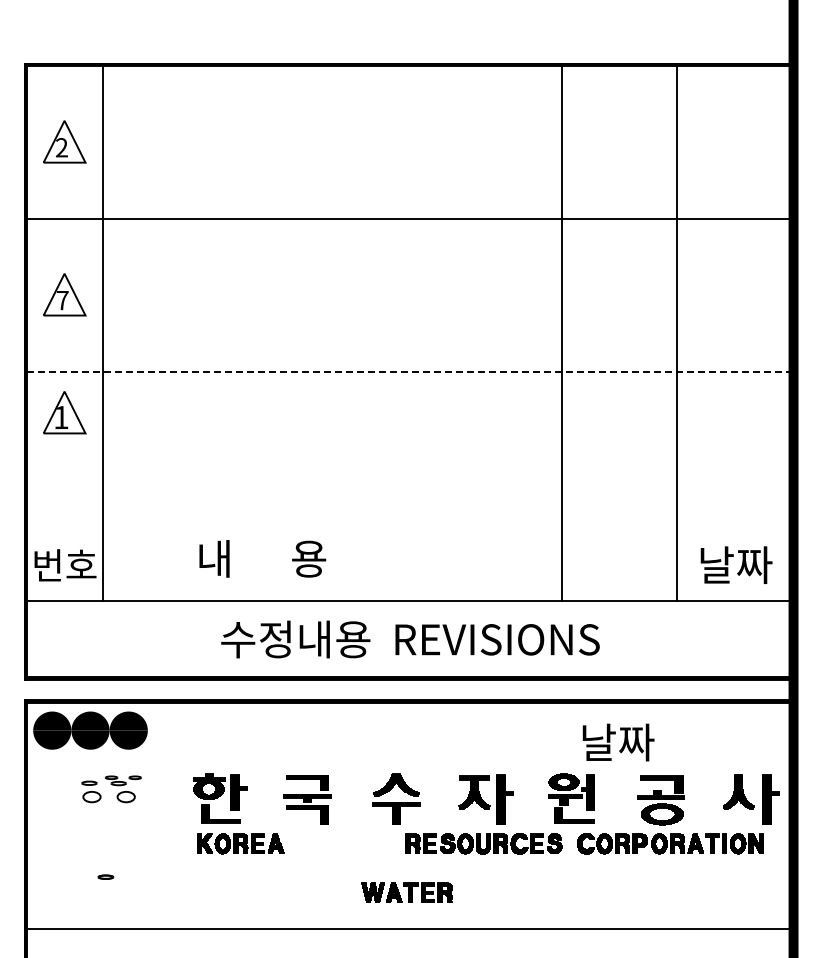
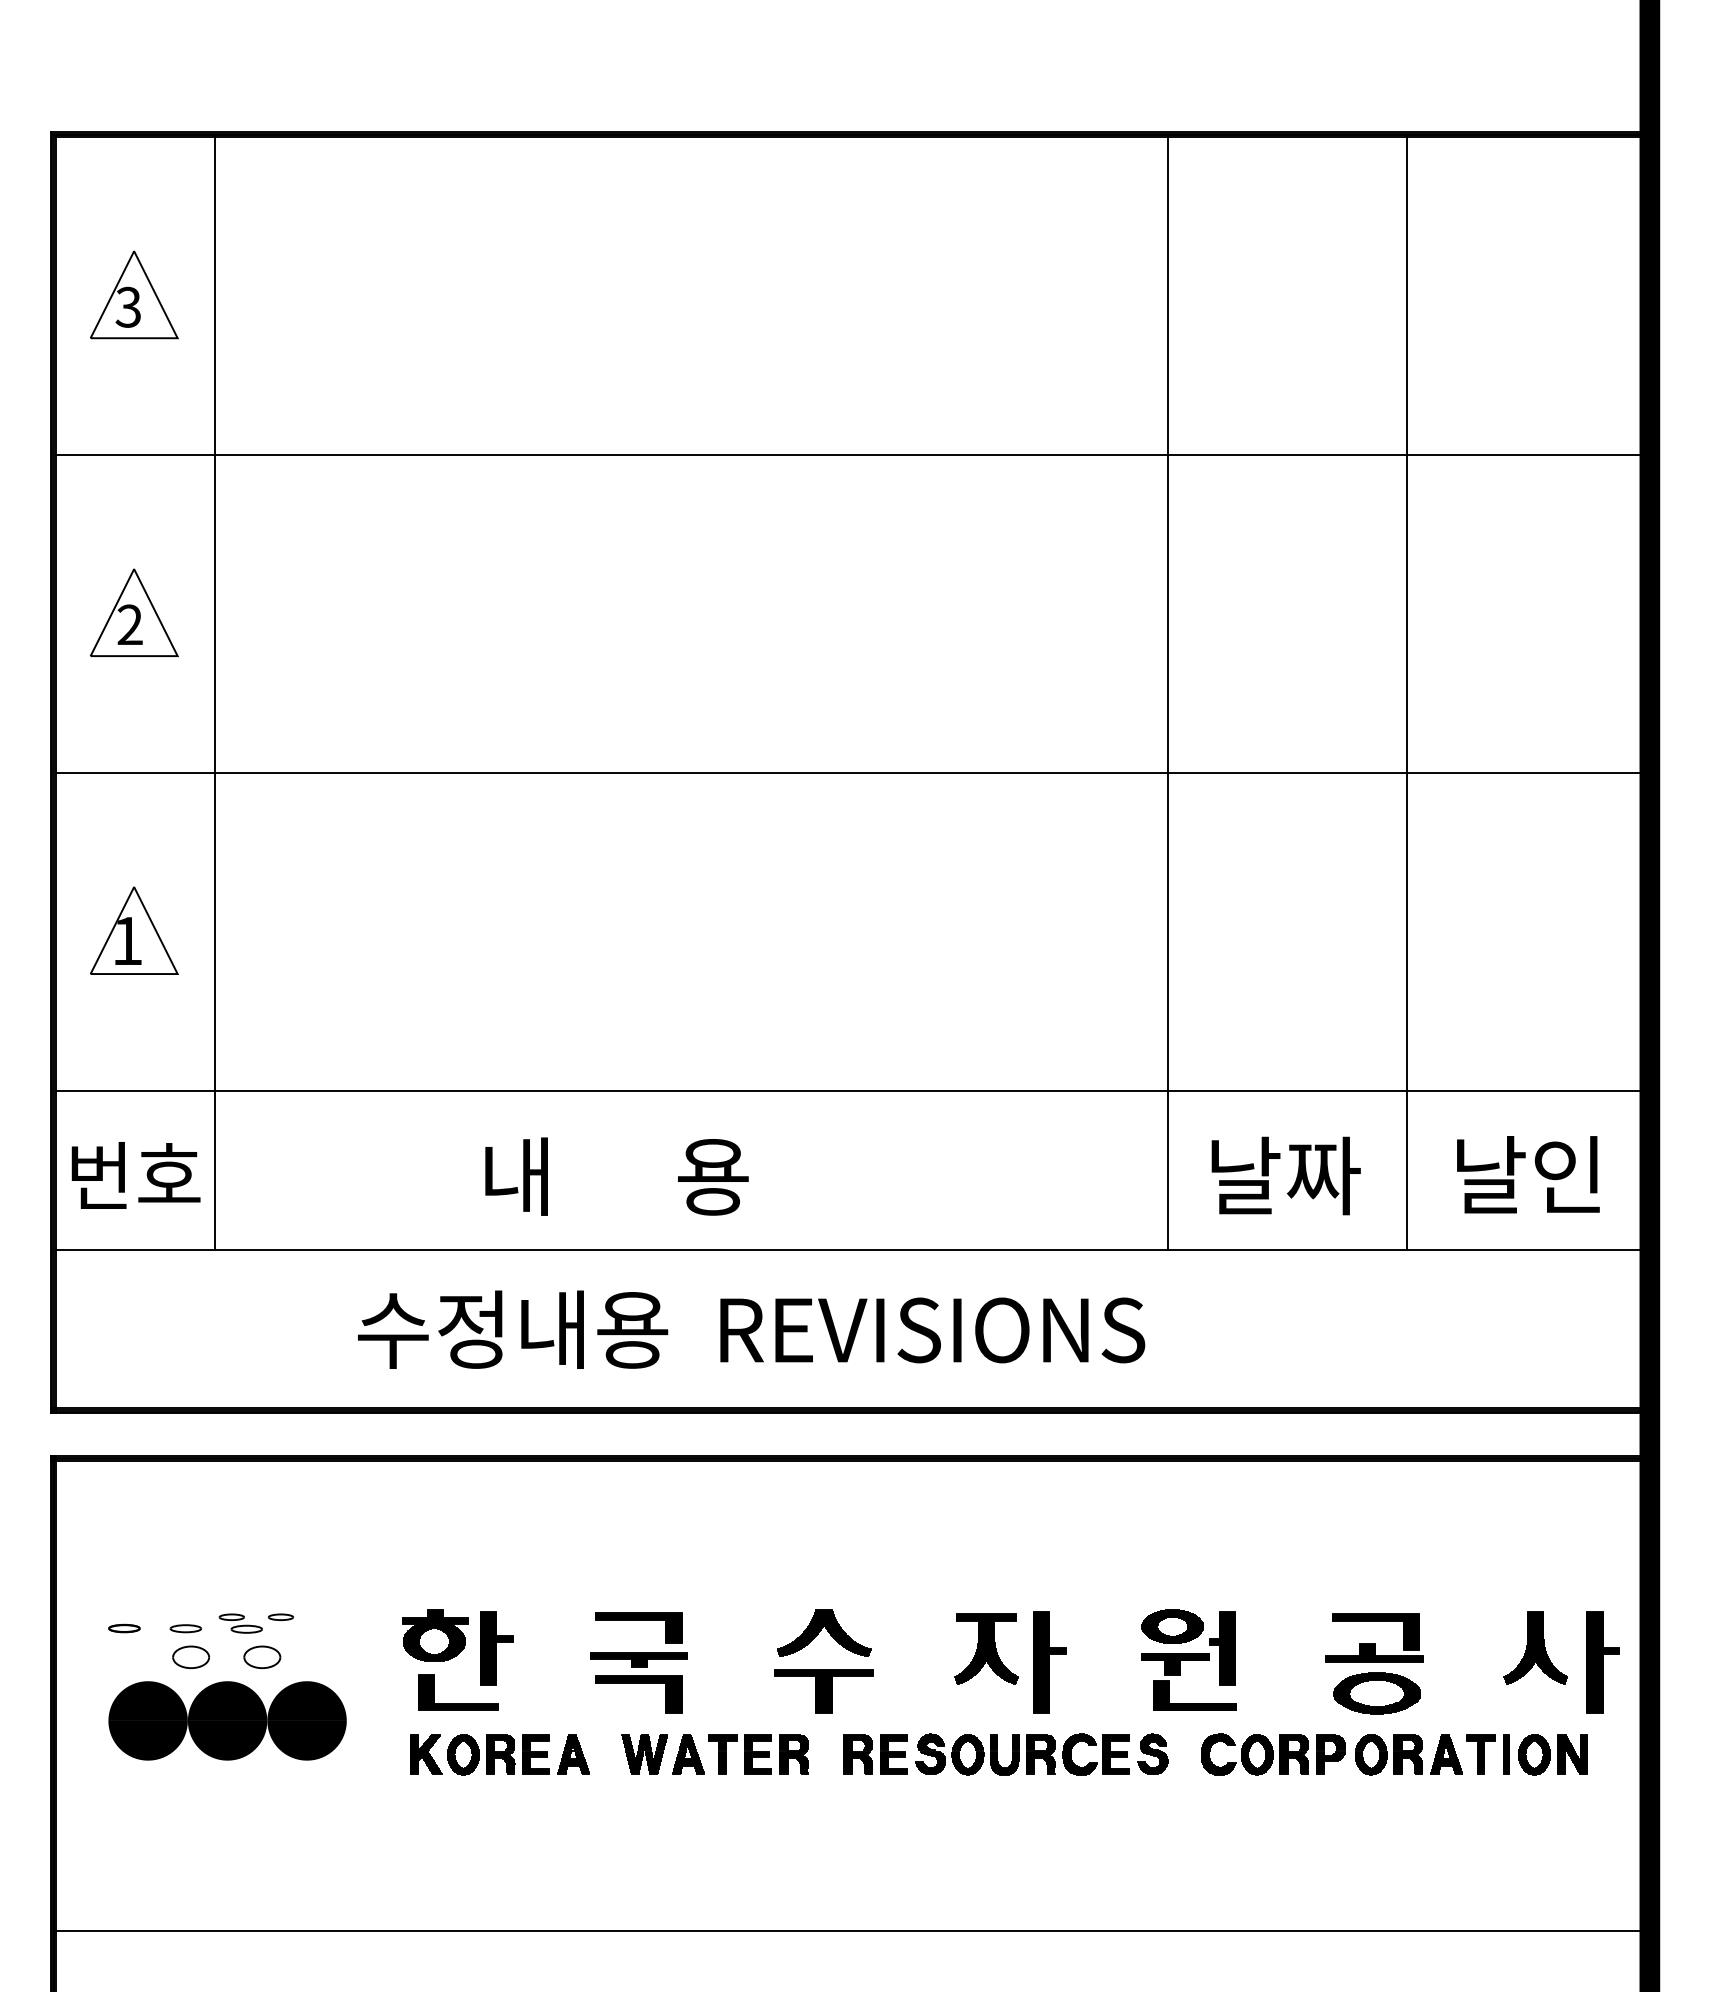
text: (61, 147) -> (127, 306), 2 -> 3
text: (62, 300) -> (129, 624), 7 -> 2
line: (409, 371) -> (851, 772), dashed -> solid
part: (64, 412) -> (133, 930), moved
line: (408, 524) -> (849, 1090), added
text: (262, 558) -> (616, 1175), moved
text: (754, 564) -> (1568, 1173), 날짜 -> 날인
text: (410, 639) -> (751, 1329), moved
part: (90, 730) -> (227, 1720), moved
text: (618, 742) -> (1285, 1175), moved
part: (105, 876) -> (123, 1627), moved
part: (406, 892) -> (714, 1753), moved

